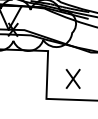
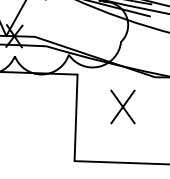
part: (72, 78) -> (121, 106), moved

